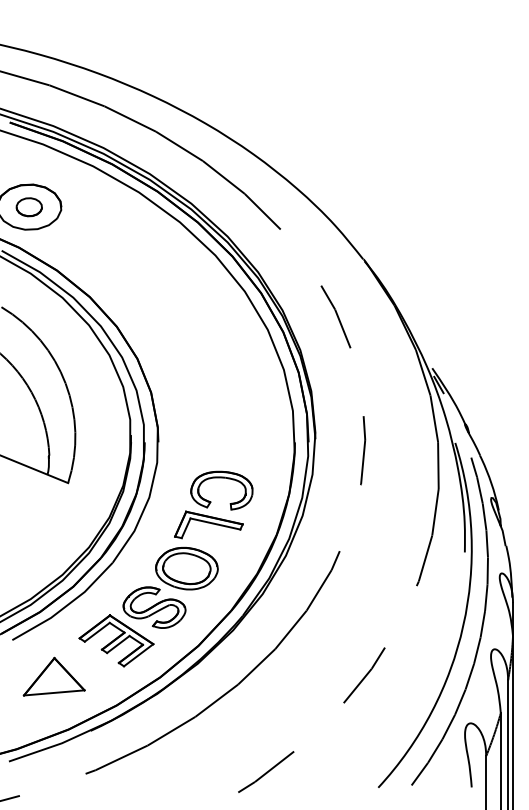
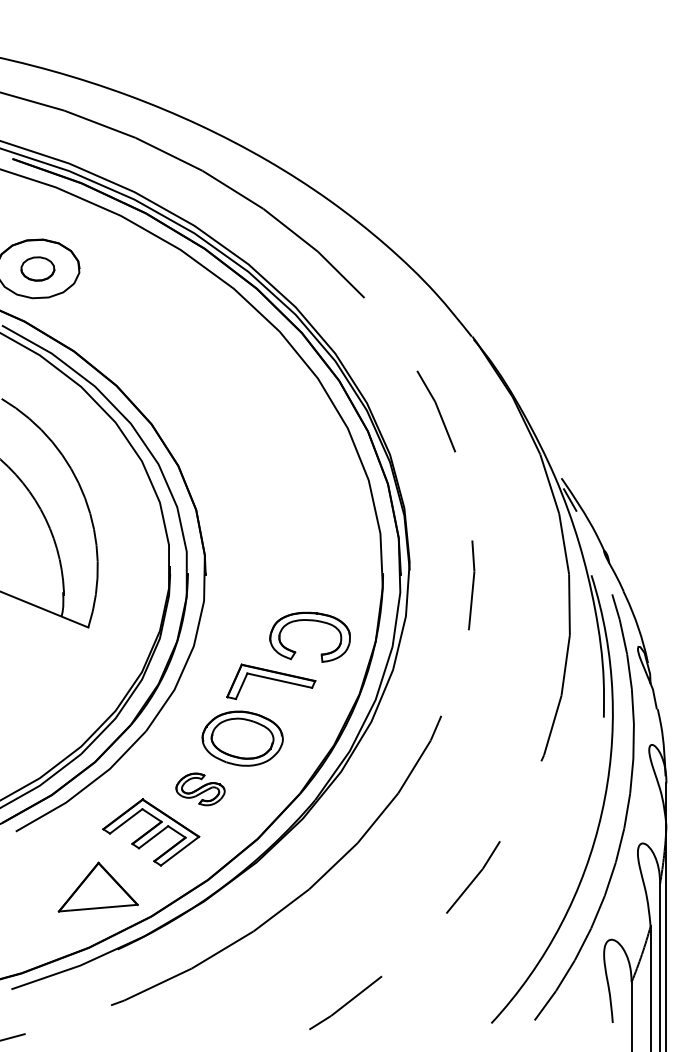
part: (221, 478) -> (309, 621), moved
part: (154, 607) -> (200, 789), size x0.6
part: (53, 676) -> (97, 886), moved

